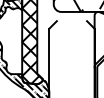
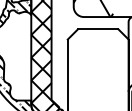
line: (71, 21) -> (97, 29), added

